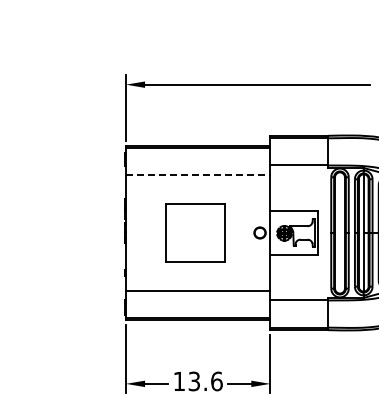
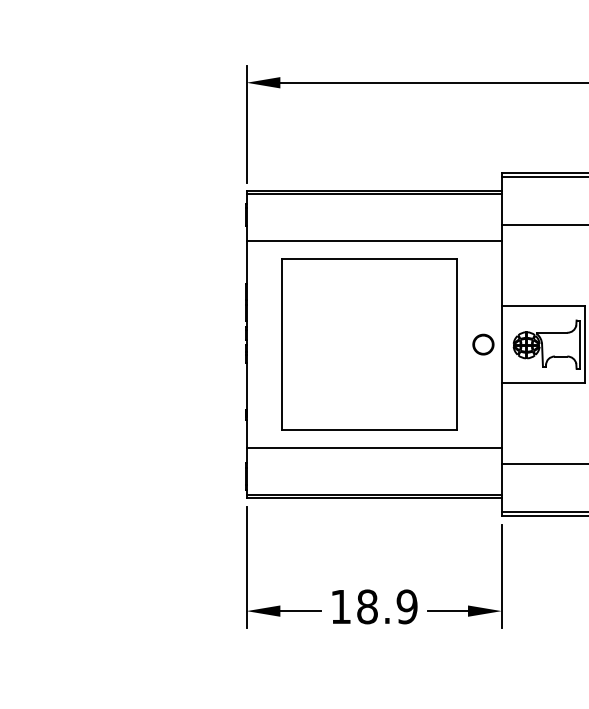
line: (198, 174) -> (374, 241), dashed -> solid
part: (195, 232) -> (369, 343), size x1.67
text: (205, 381) -> (387, 606), 13.6 -> 18.9

